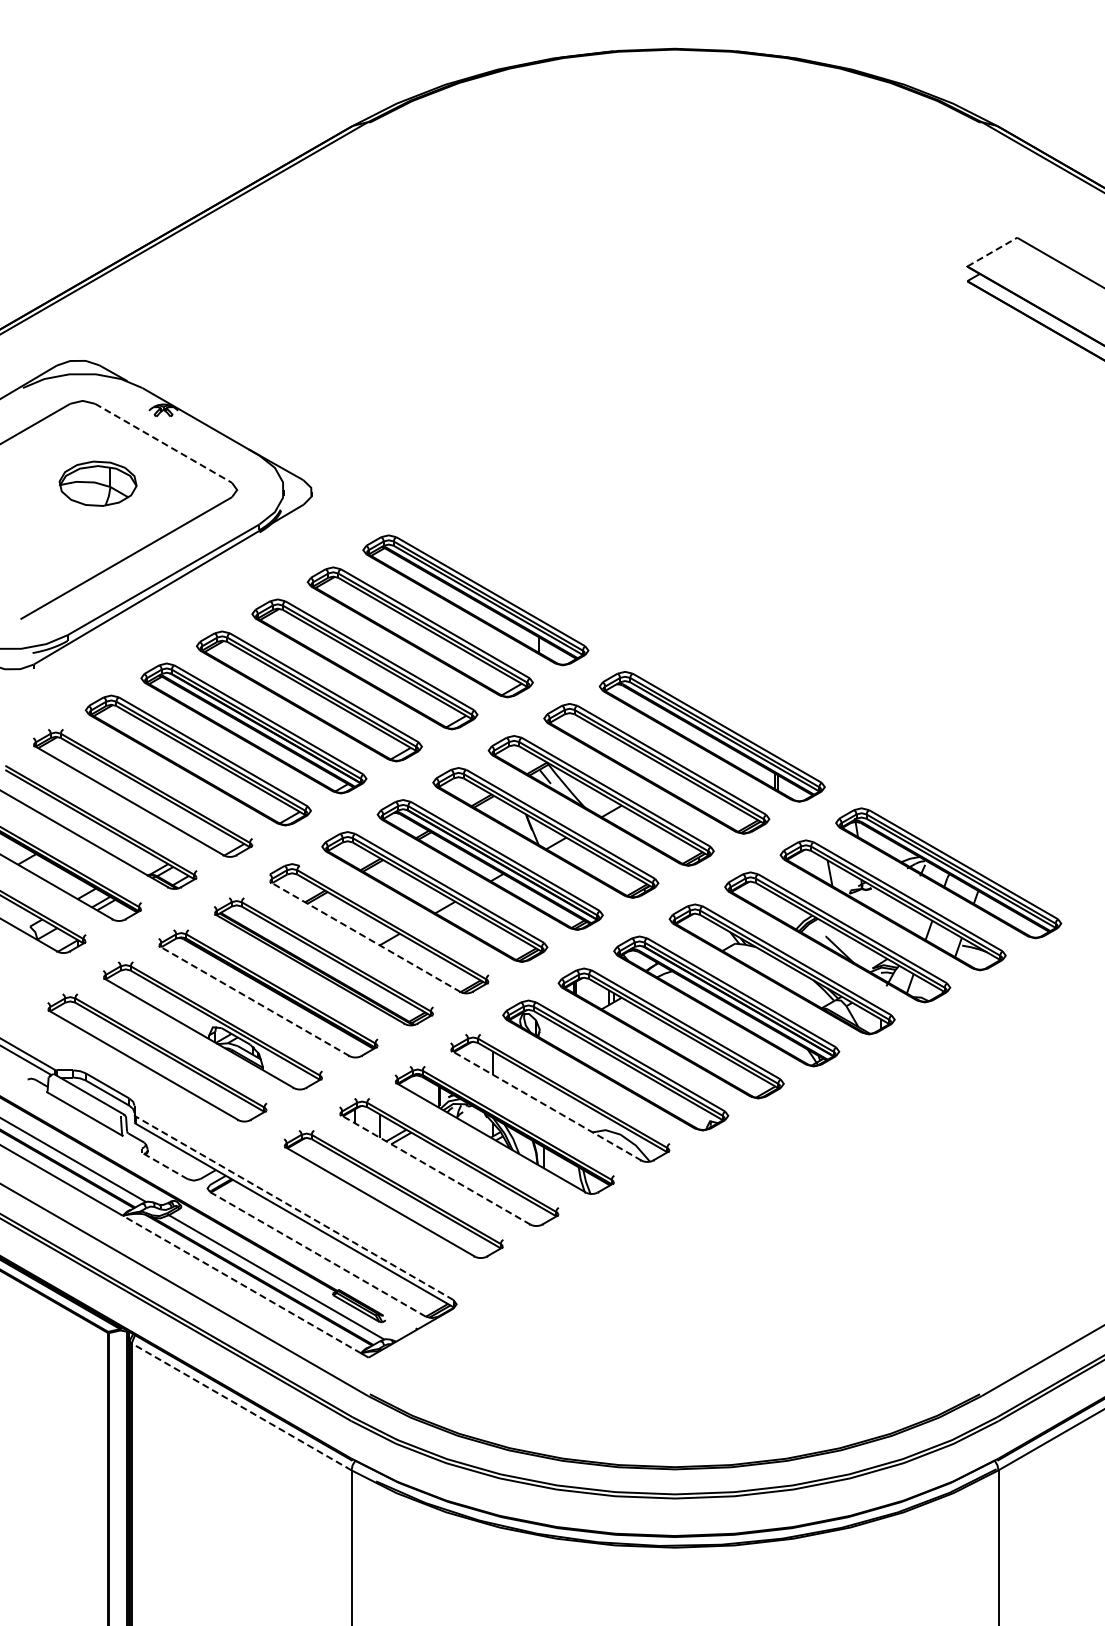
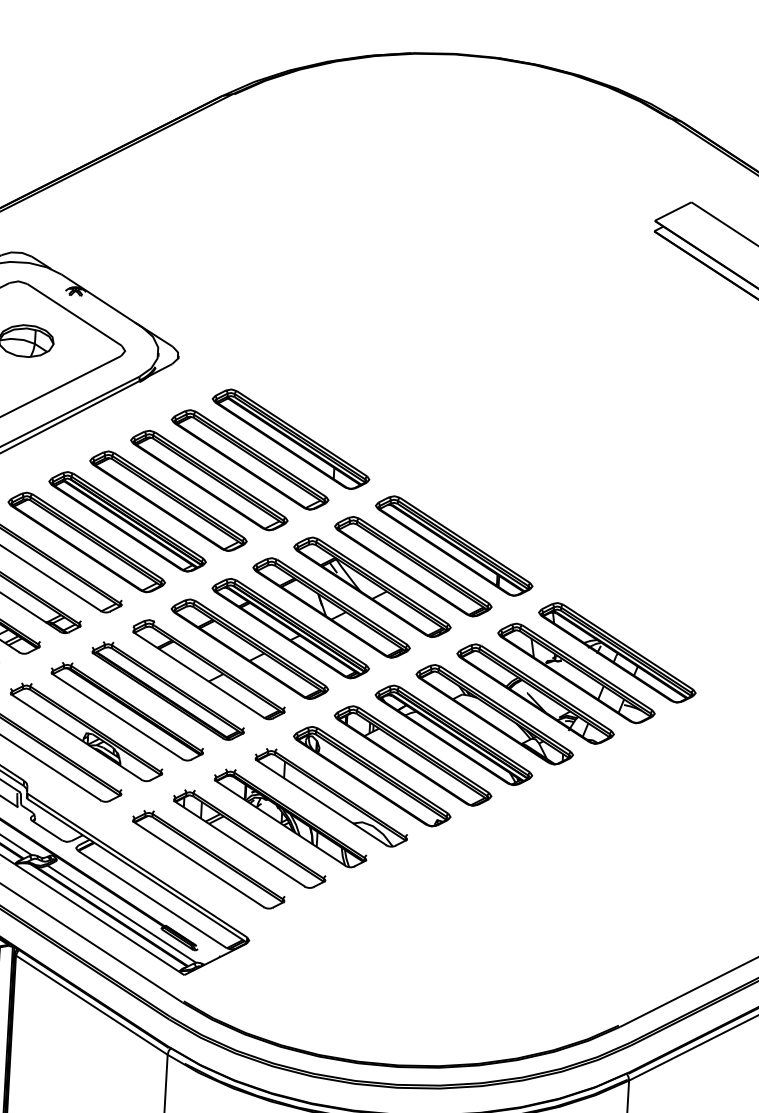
line: (992, 252) -> (673, 211), dashed -> solid
line: (164, 443) -> (75, 315), dashed -> solid
line: (365, 937) -> (198, 675), dashed -> solid
line: (254, 1001) -> (117, 716), dashed -> solid
line: (546, 1105) -> (321, 802), dashed -> solid
line: (164, 1165) -> (46, 829), dashed -> solid
line: (435, 1169) -> (239, 843), dashed -> solid
line: (294, 1208) -> (137, 865), dashed -> solid
line: (318, 1254) -> (152, 899), dashed -> solid
line: (241, 1284) -> (96, 917), dashed -> solid
line: (241, 1406) -> (91, 1004), dashed -> solid

